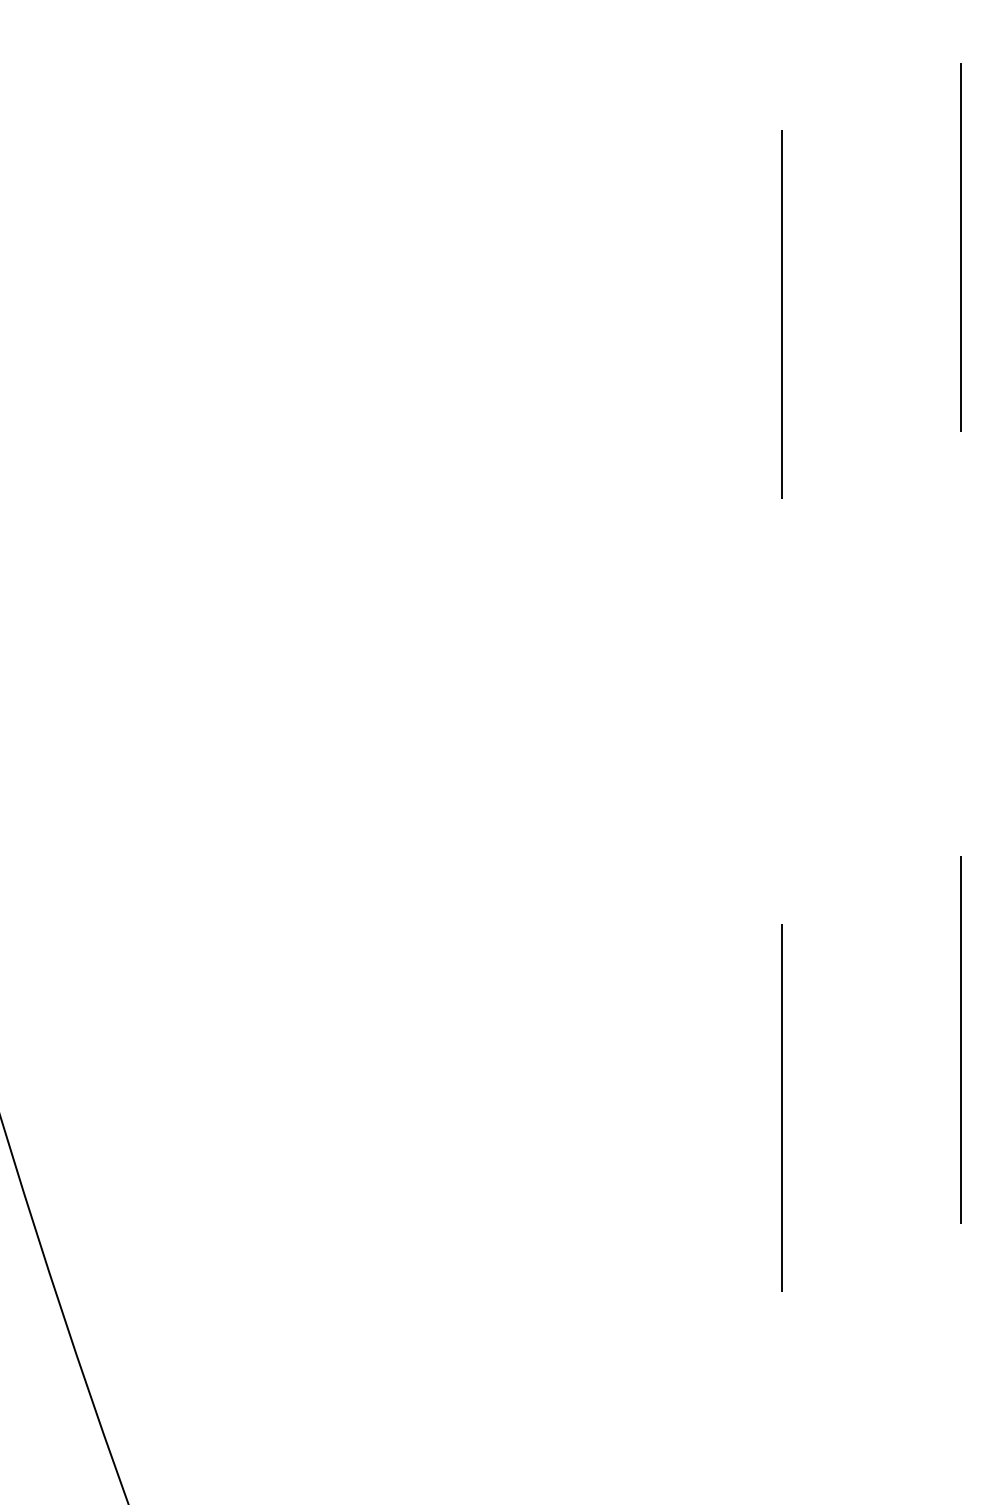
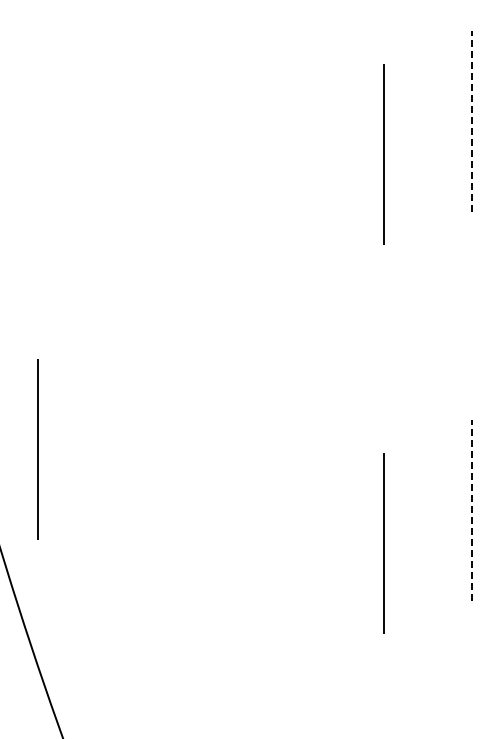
line: (960, 247) -> (471, 121), solid -> dashed
line: (76, 915) -> (37, 449), added
line: (960, 1039) -> (471, 510), solid -> dashed

